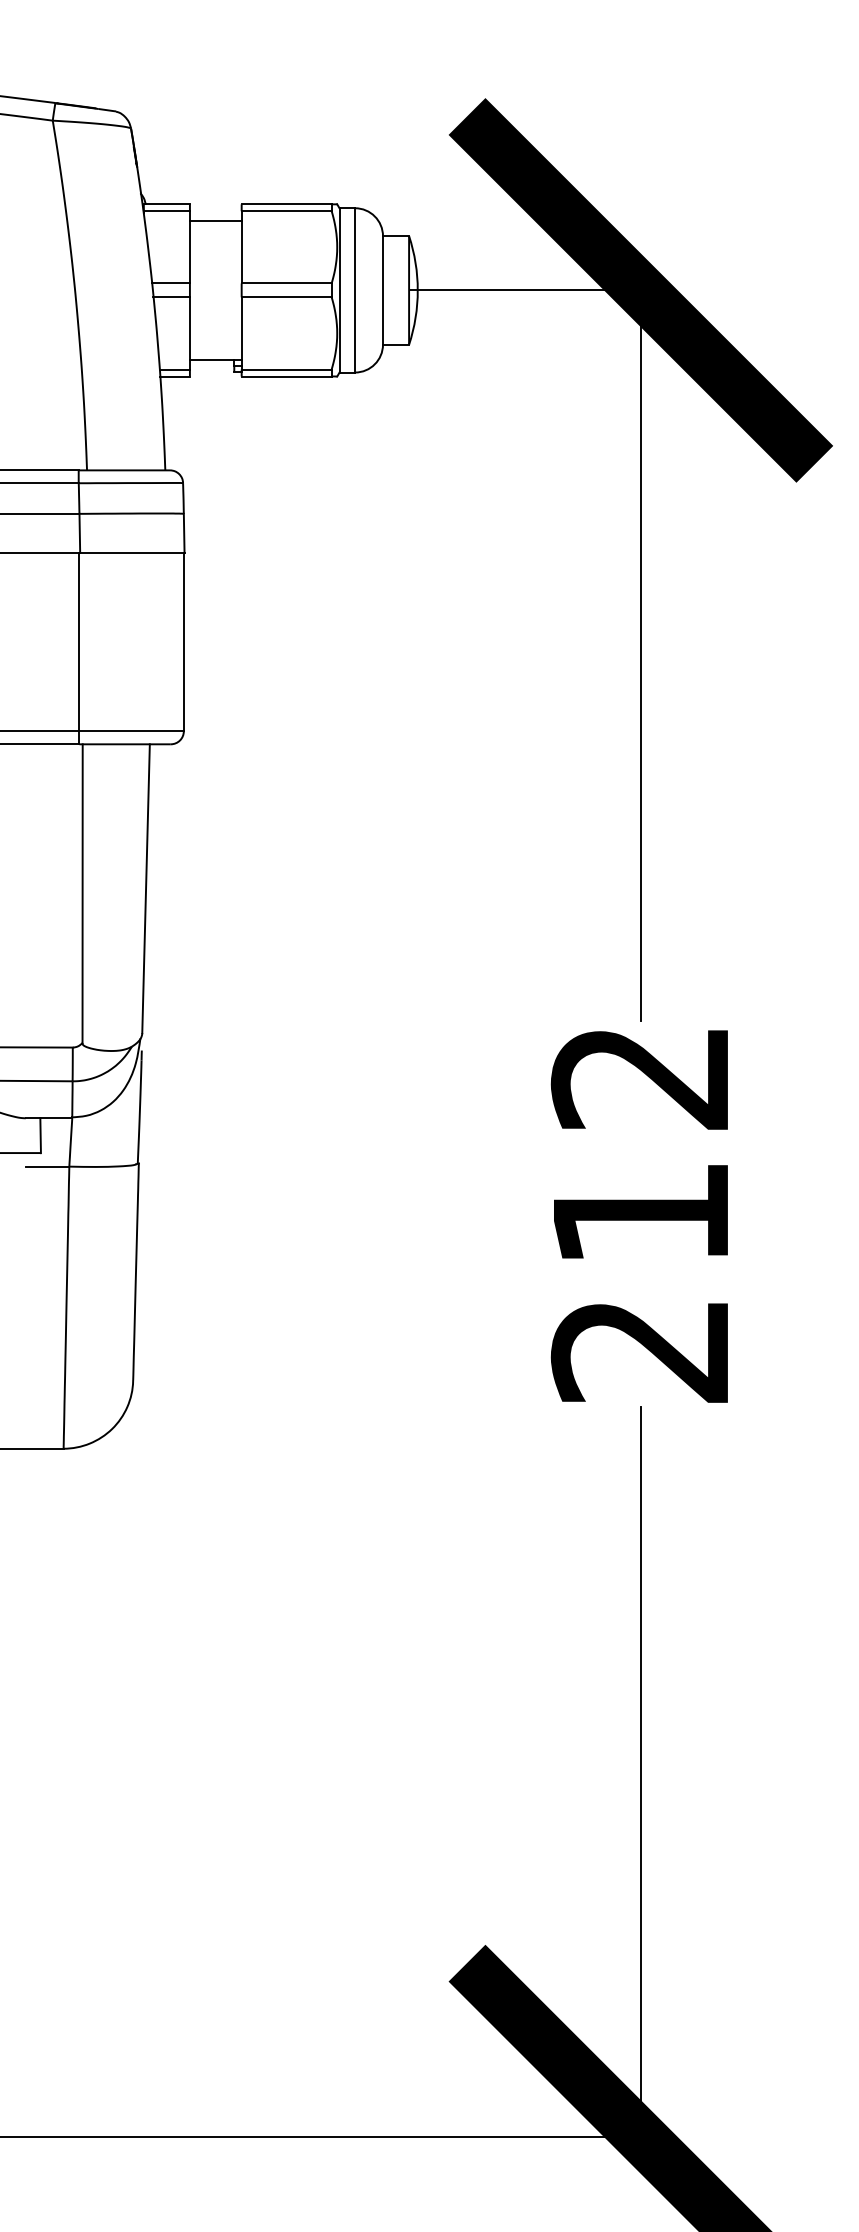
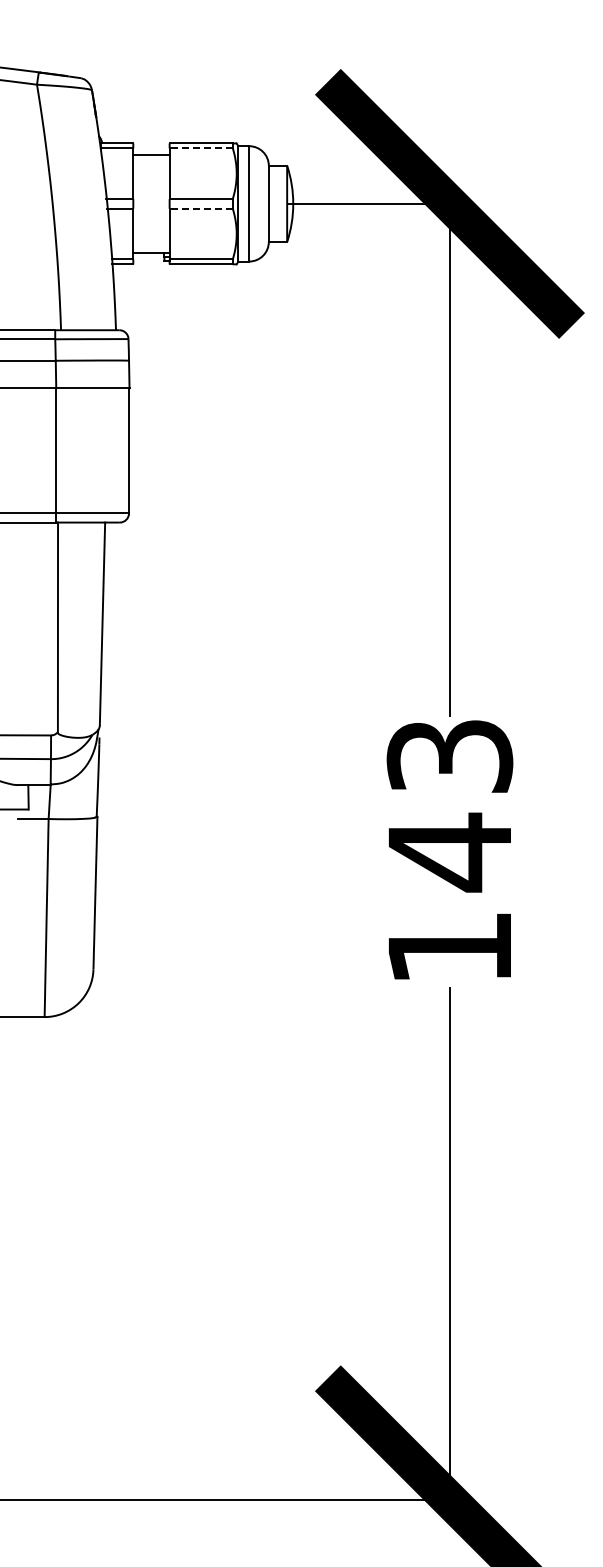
line: (287, 211) -> (201, 148), solid -> dashed
line: (287, 296) -> (201, 208), solid -> dashed
text: (640, 1214) -> (449, 852), 212 -> 143

